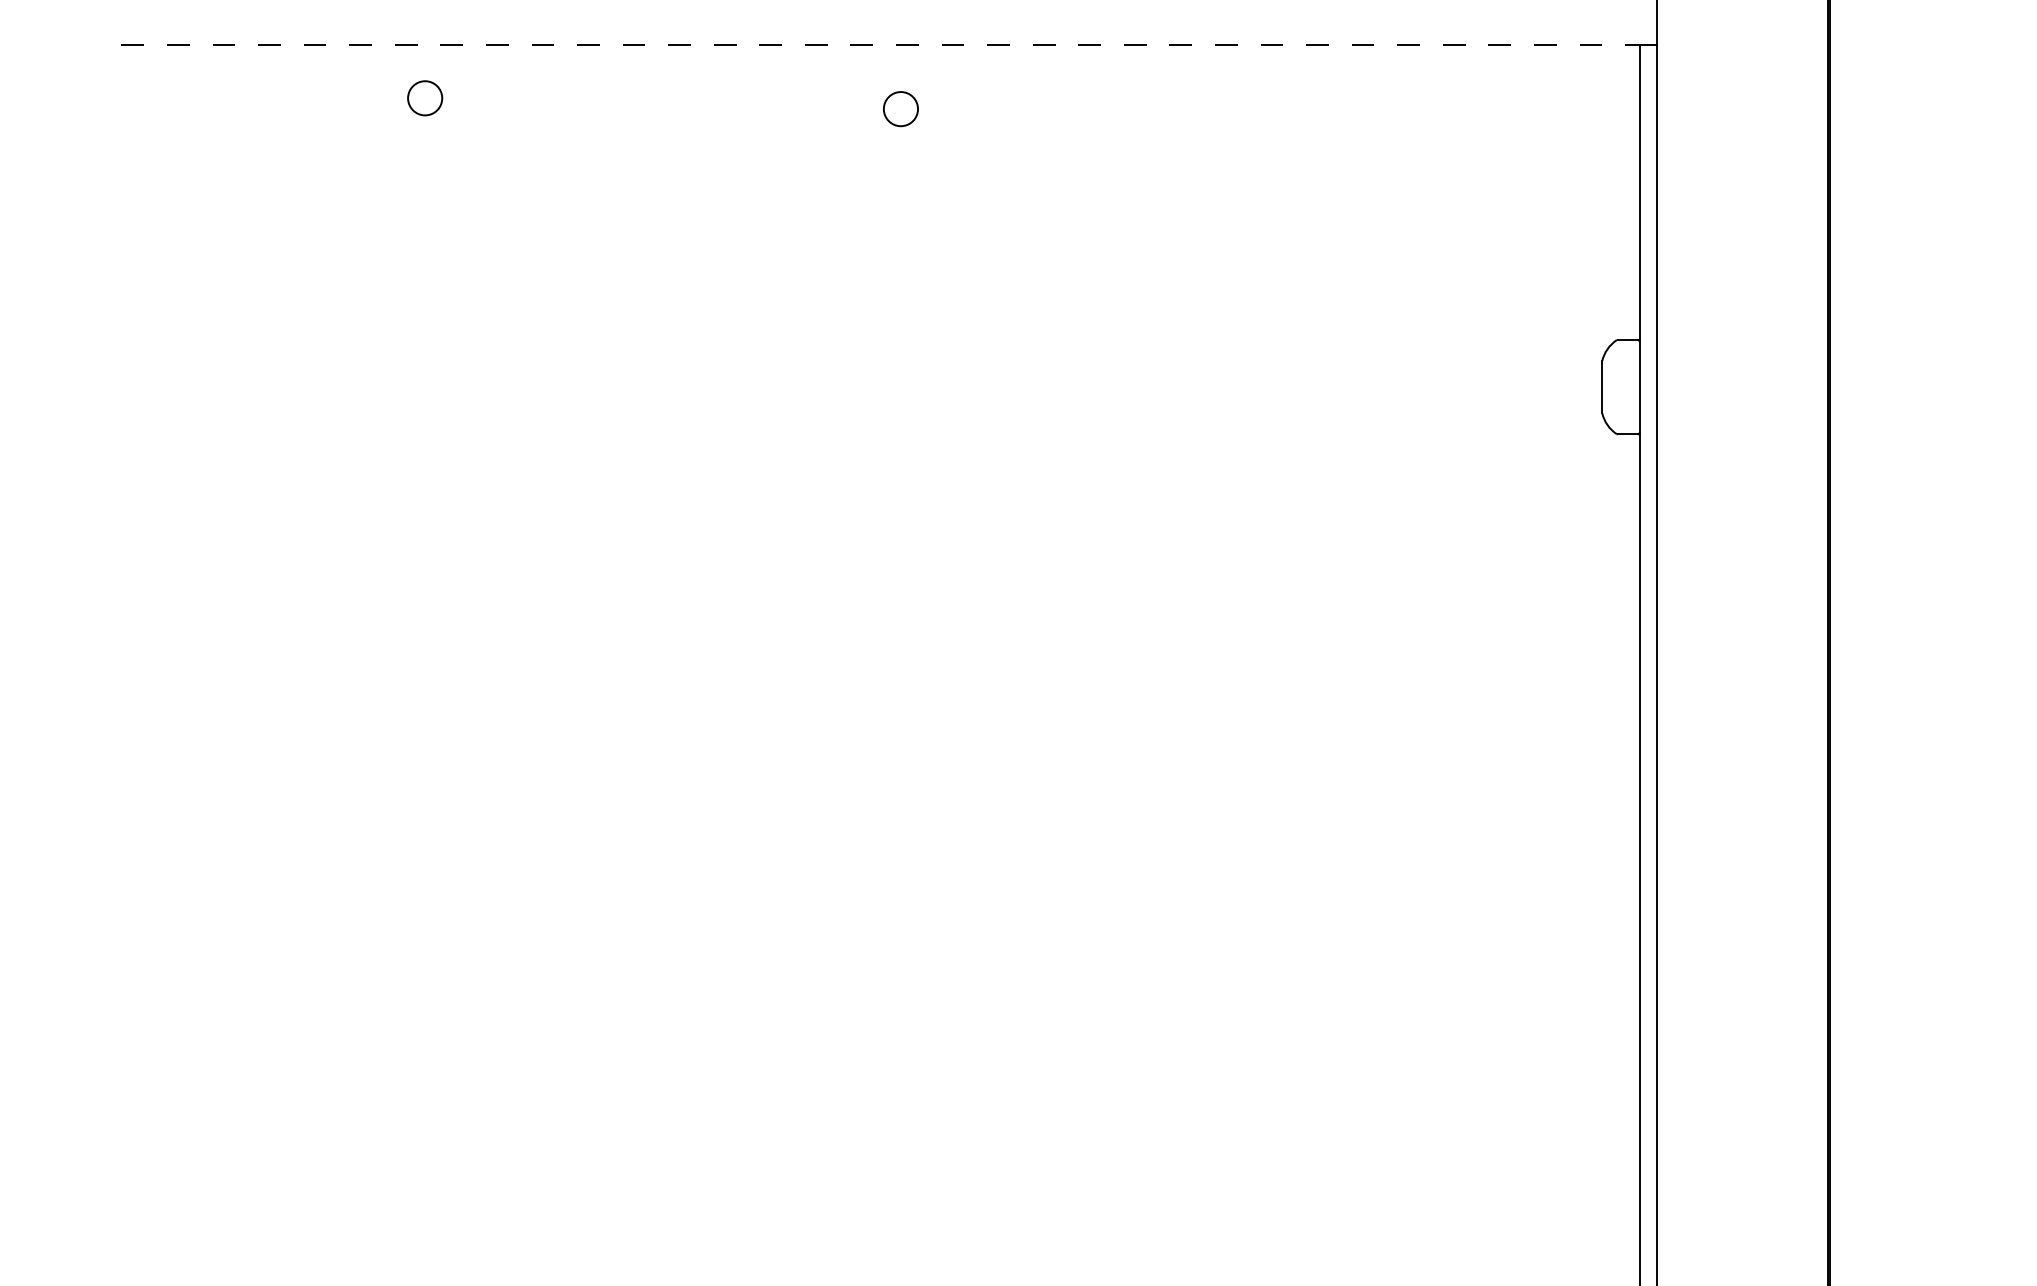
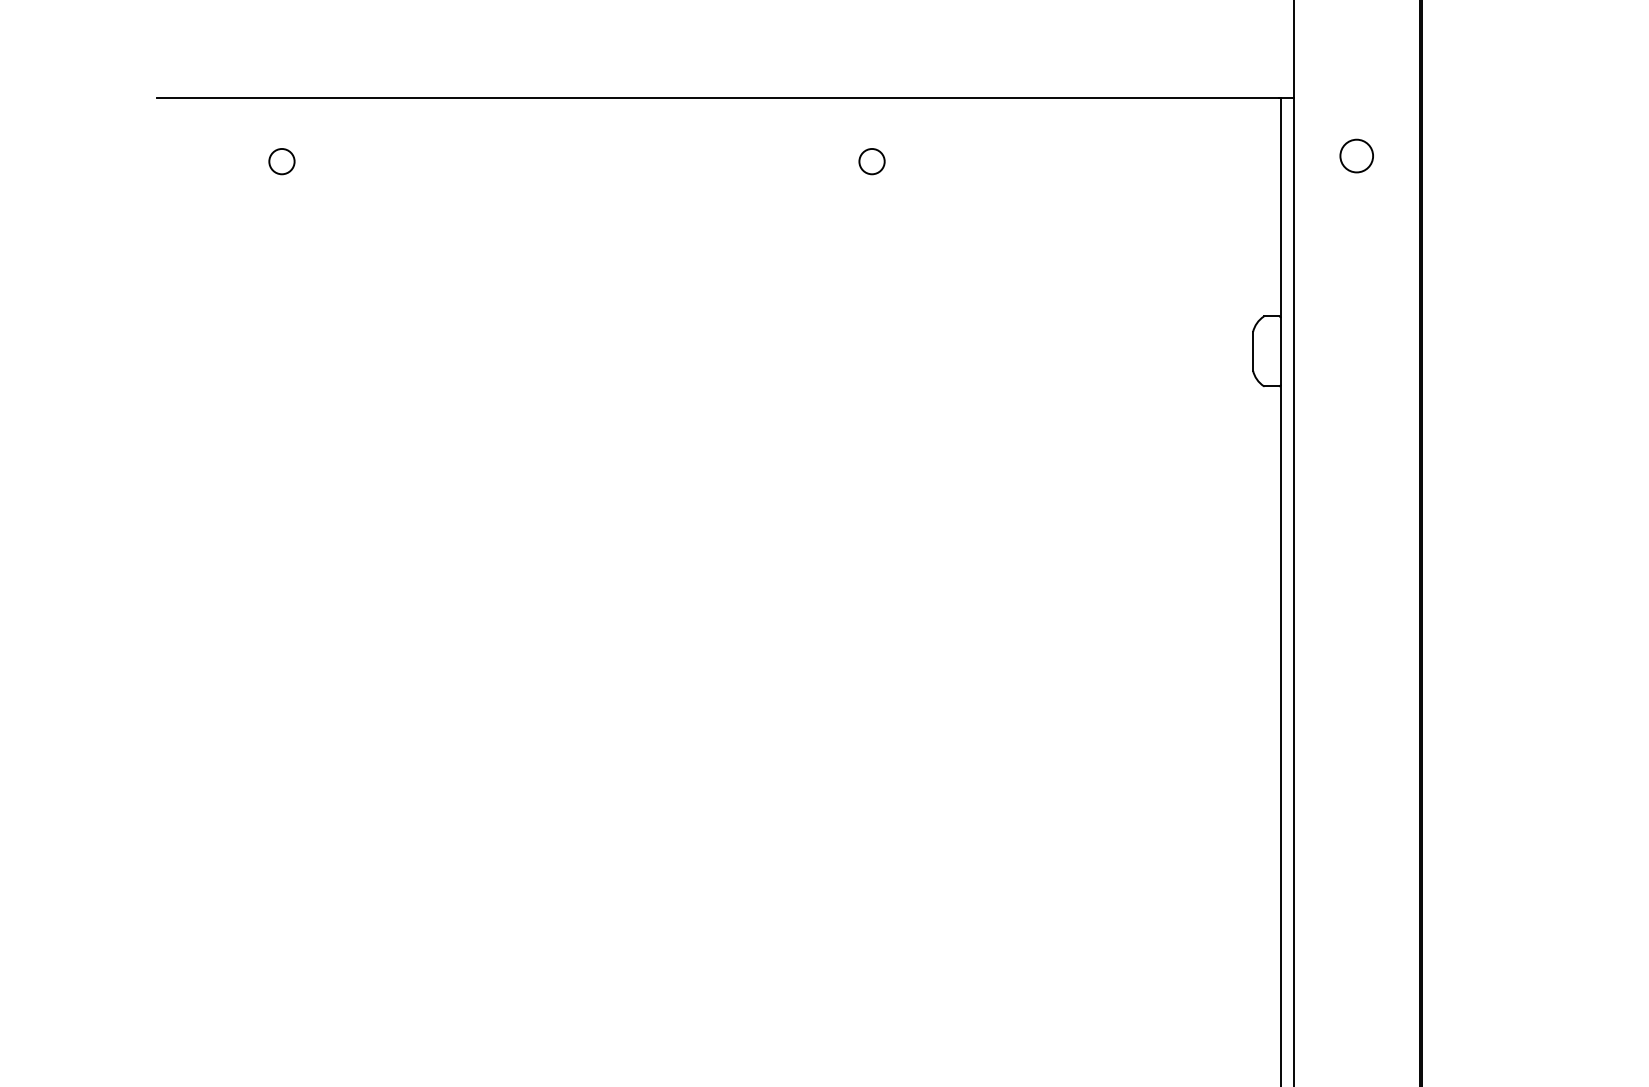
line: (879, 45) -> (718, 98), dashed -> solid
circle: (424, 98) -> (281, 161), moved
circle: (900, 108) -> (871, 161), moved
circle: (1742, 122) -> (1356, 155), added

